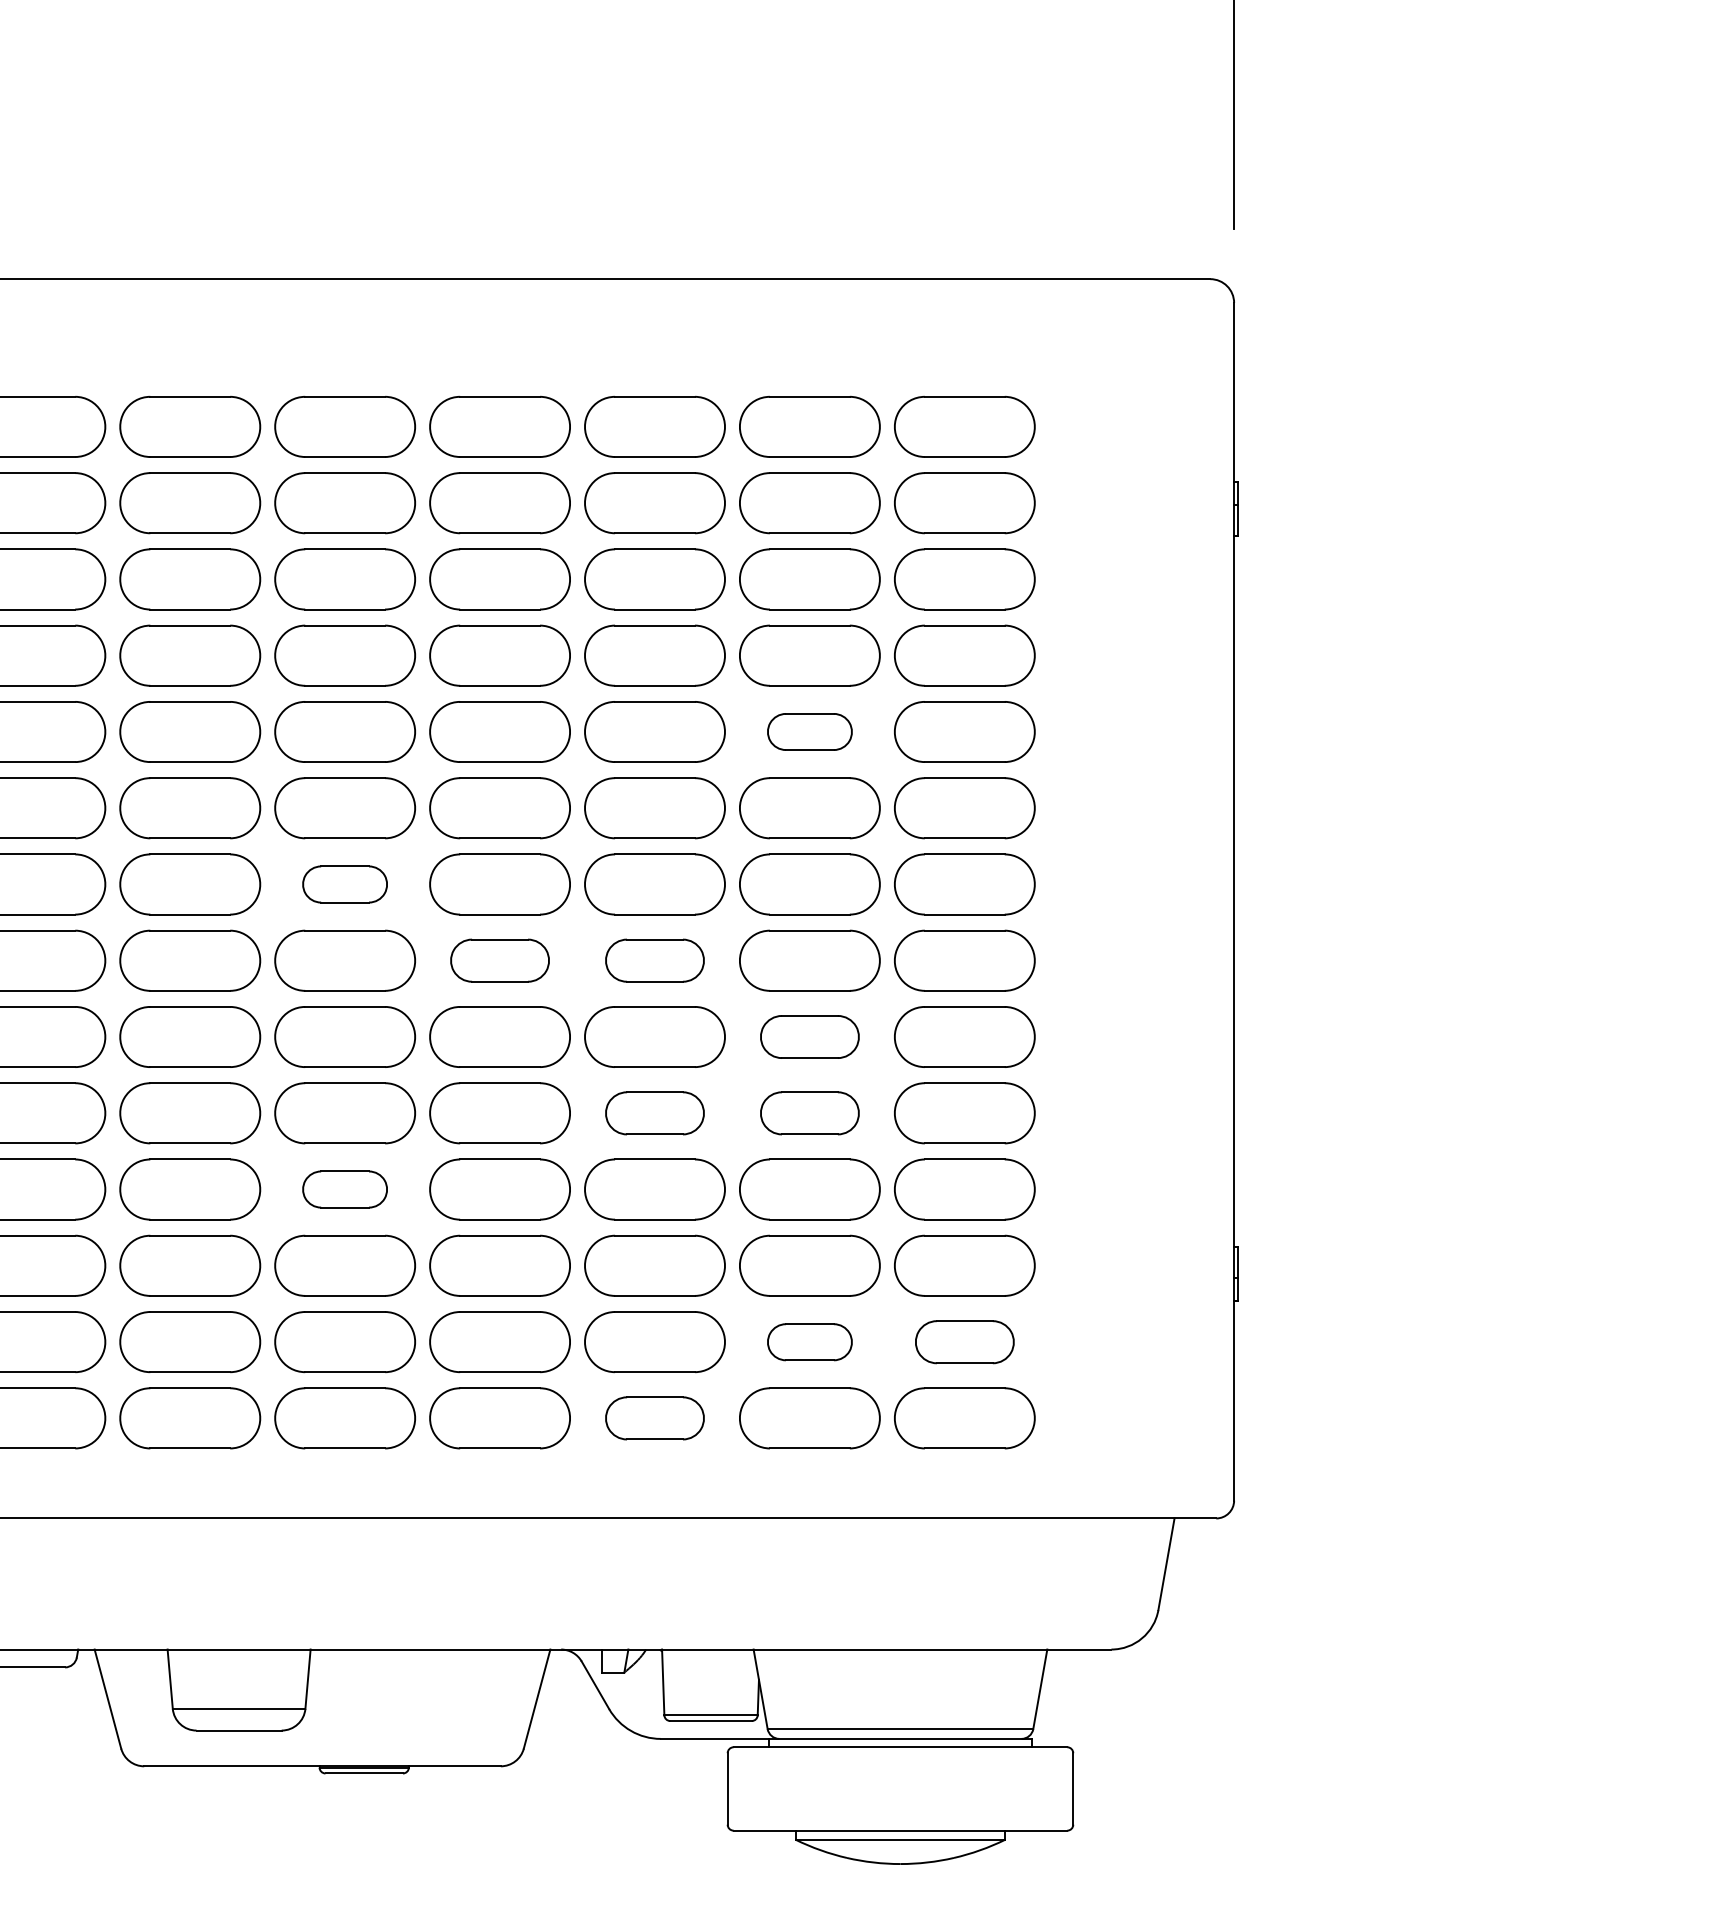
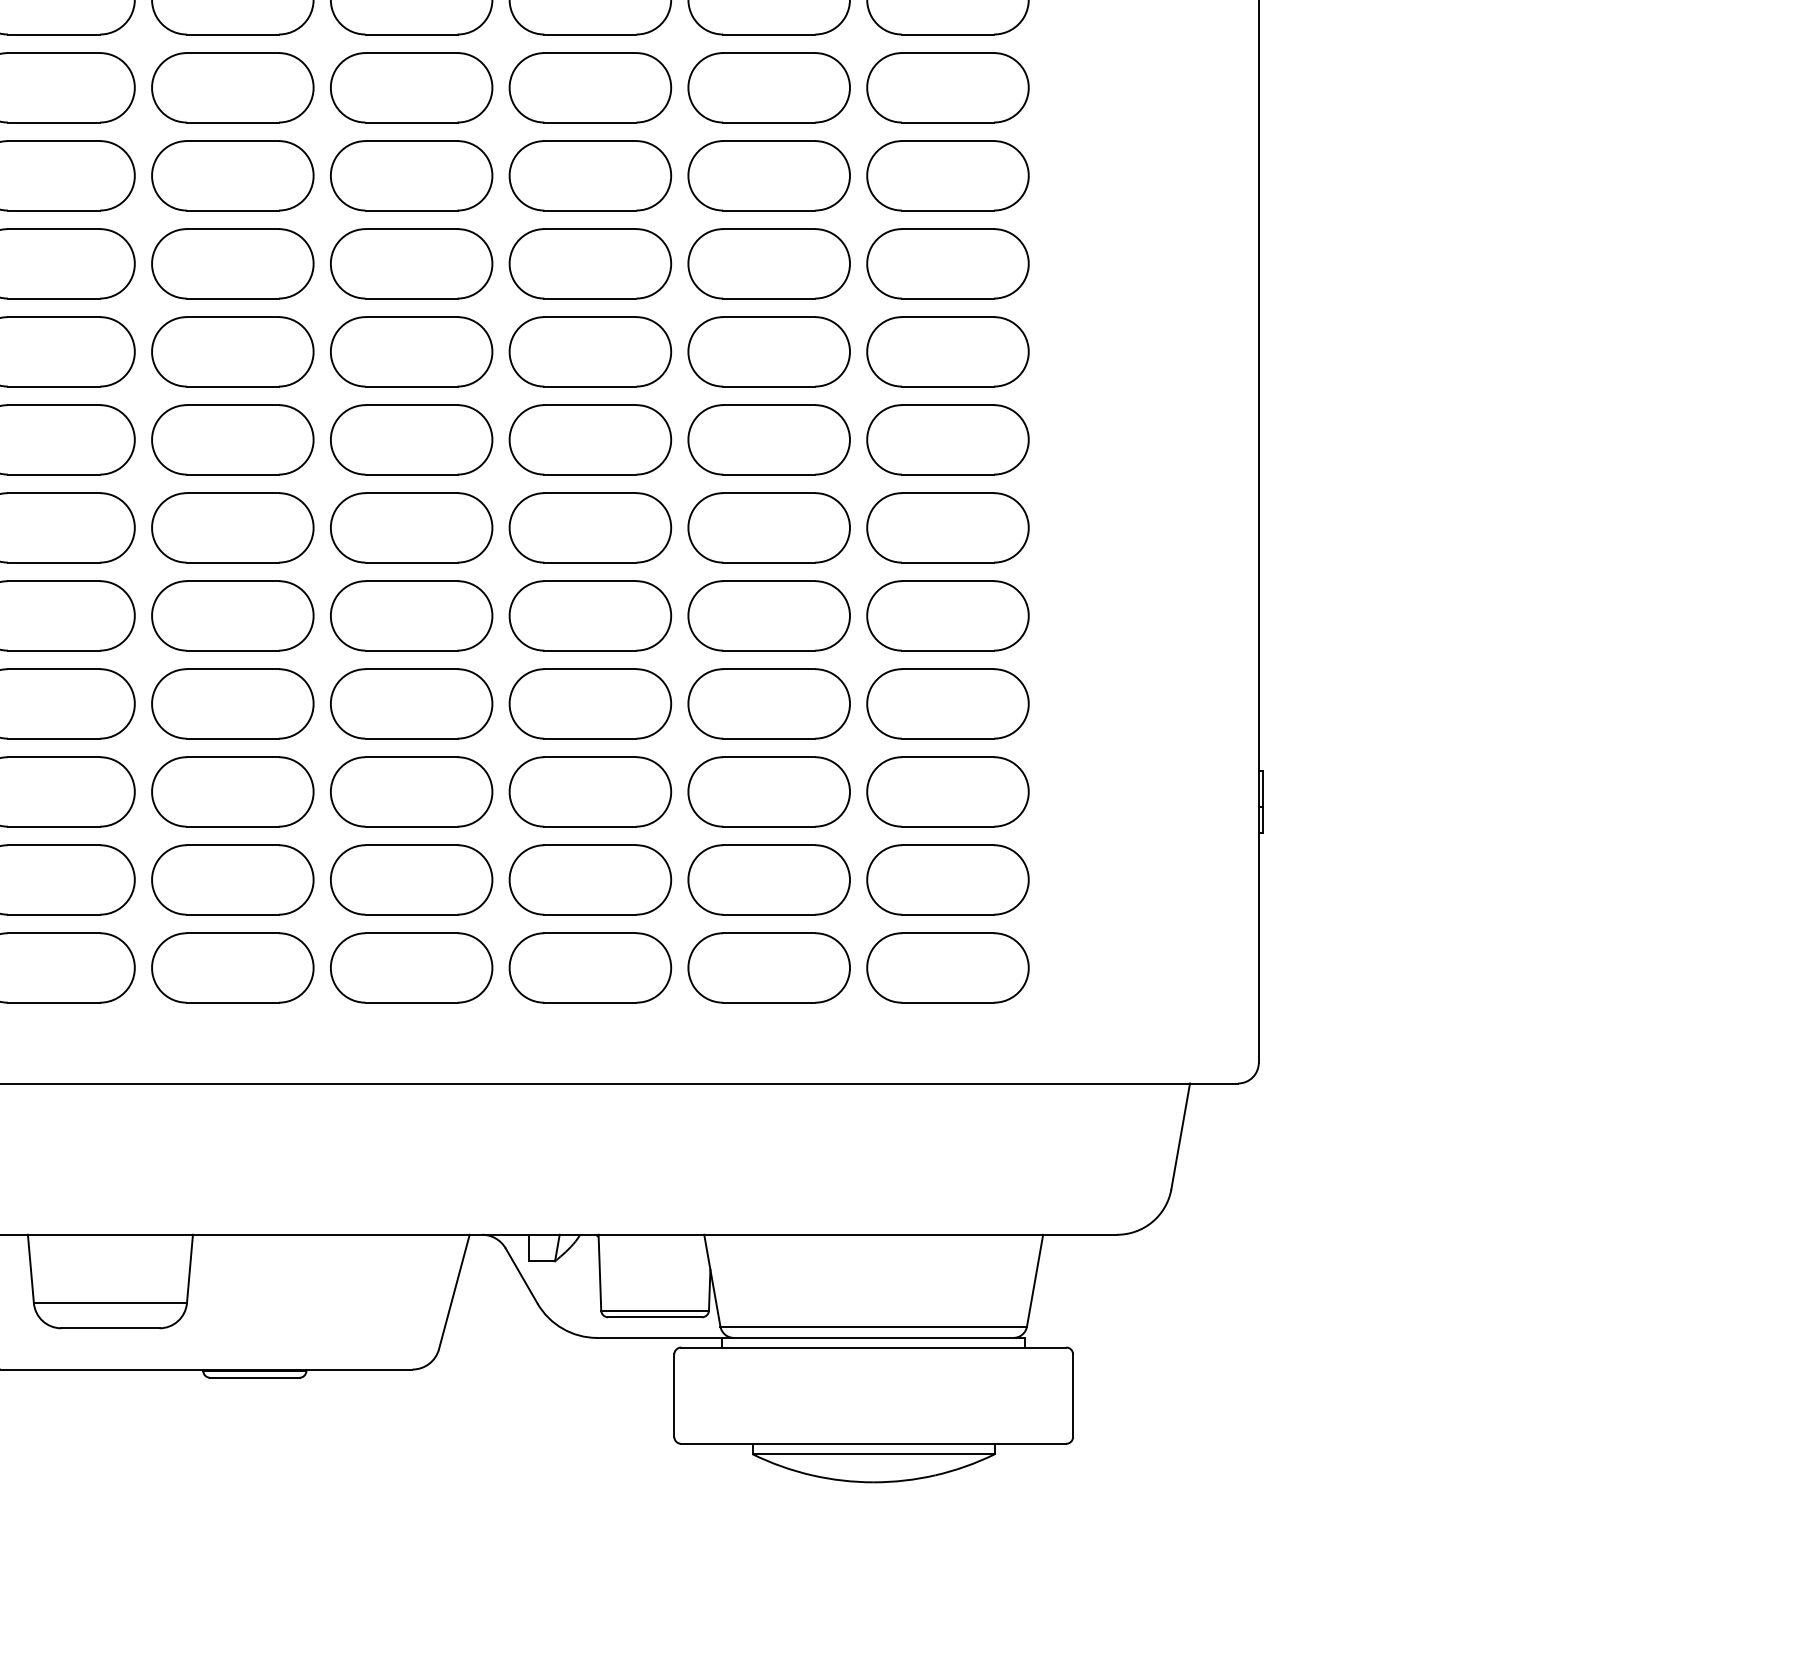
part: (809, 731) -> (768, 175), size x1.67
part: (344, 884) -> (232, 351), size x1.67
part: (499, 960) -> (410, 439), size x1.43
part: (654, 960) -> (589, 439), size x1.43
part: (809, 1036) -> (768, 527), size x1.43
part: (654, 1113) -> (589, 616), size x1.43
part: (809, 1113) -> (768, 616), size x1.43
part: (344, 1189) -> (232, 703), size x1.67
part: (809, 1342) -> (768, 880), size x1.67
part: (964, 1342) -> (947, 880), size x1.43
part: (654, 1418) -> (589, 968), size x1.43

